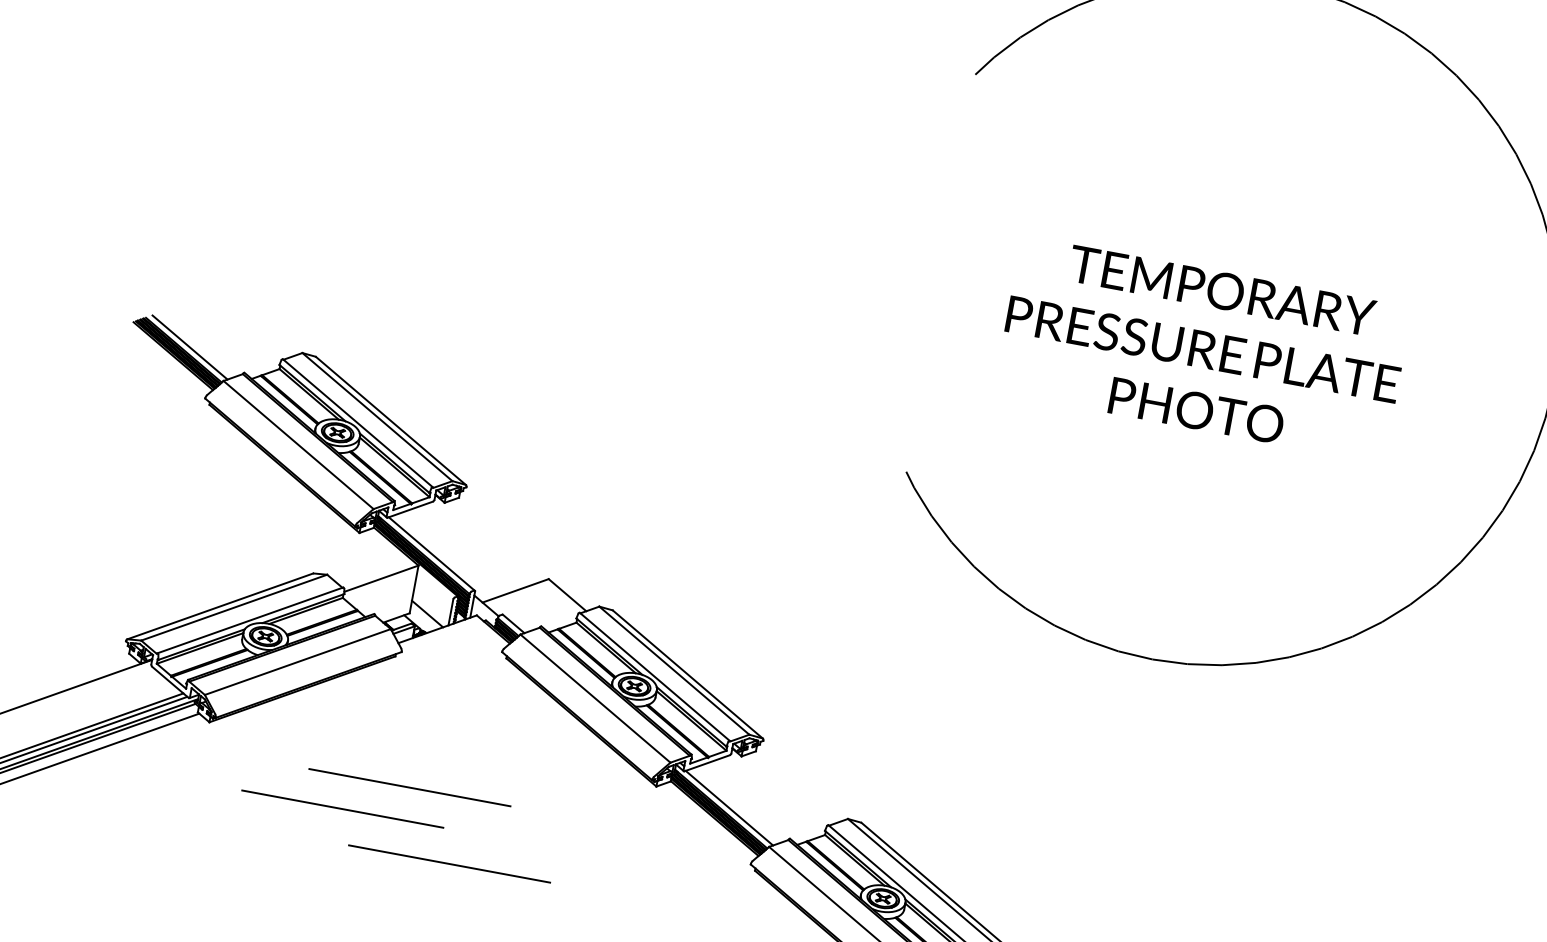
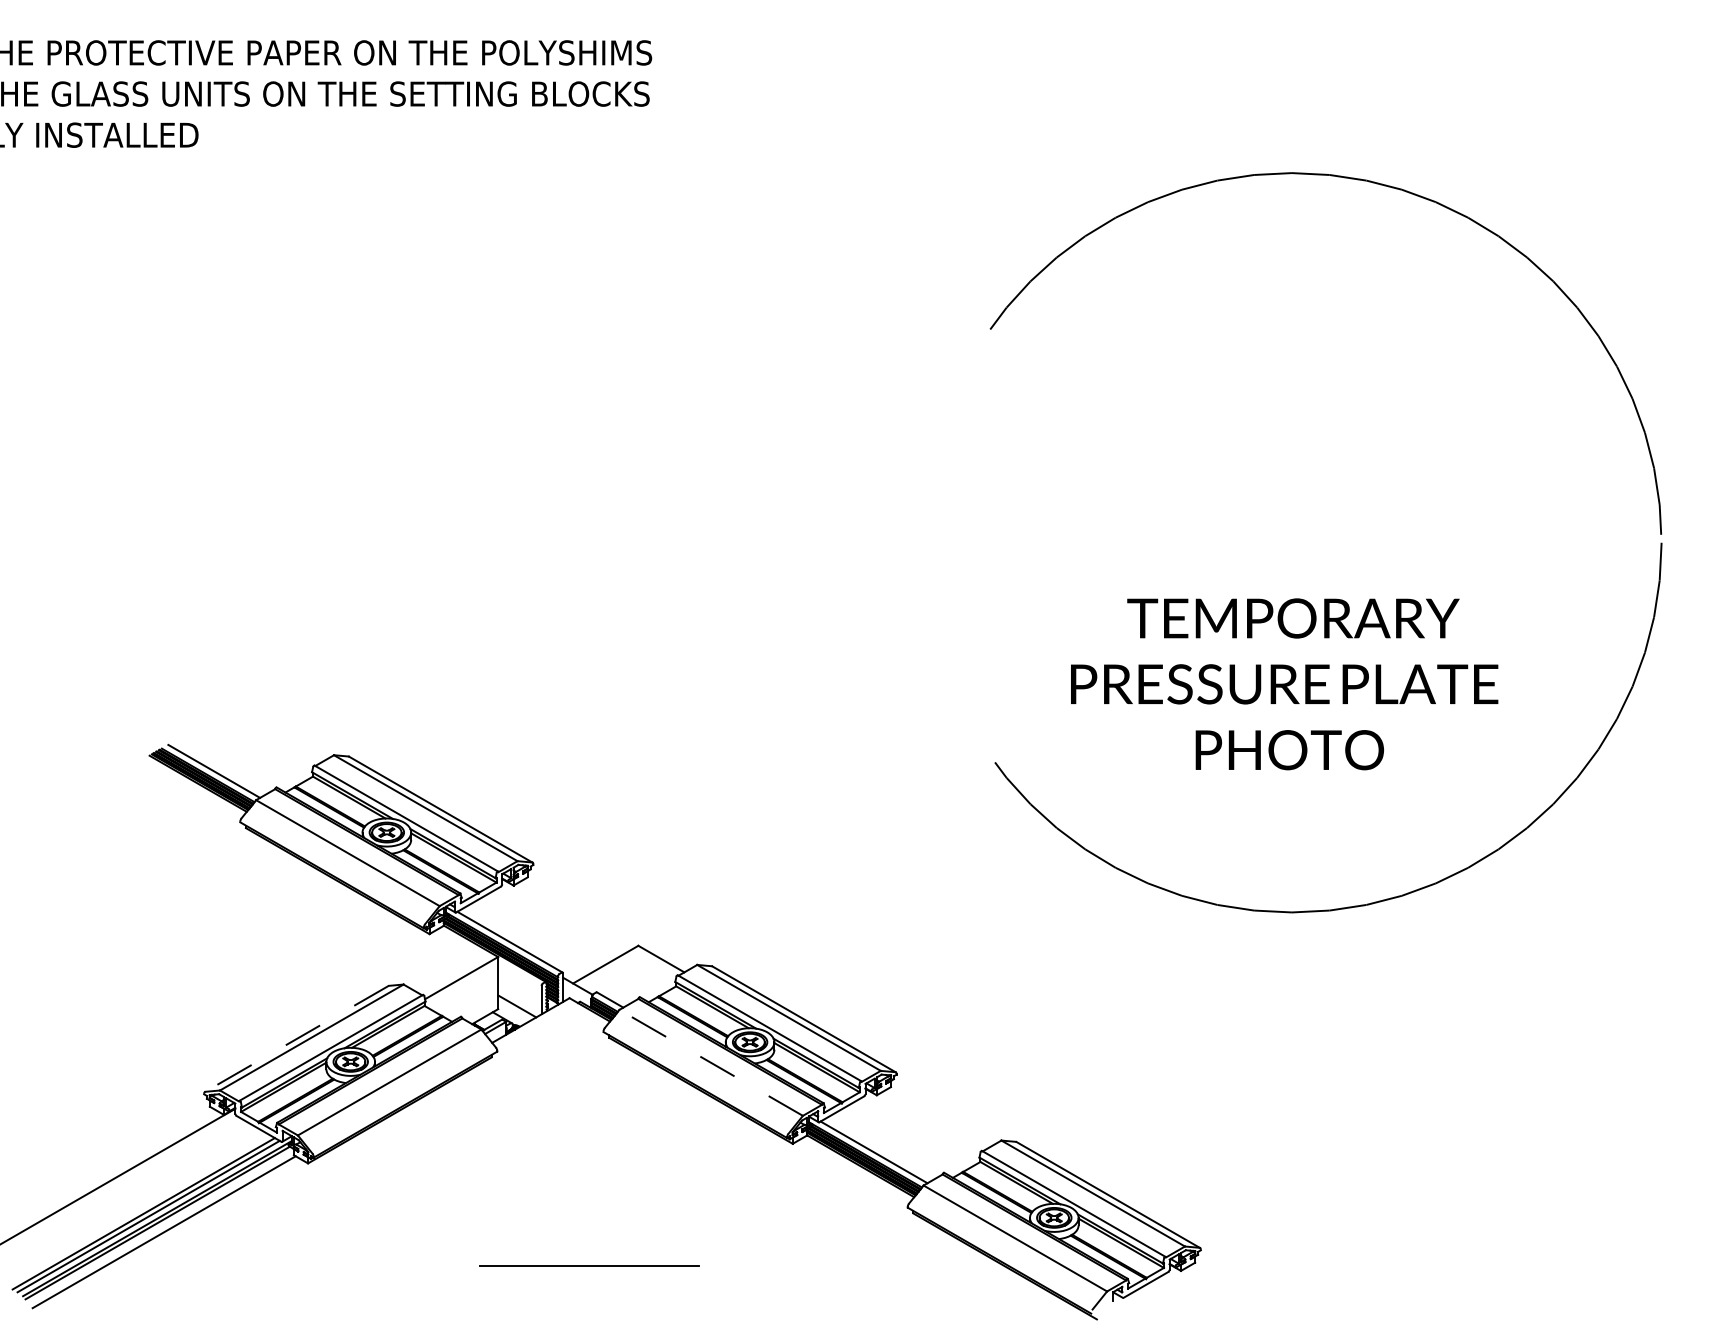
text: (1202, 349) -> (1284, 684), moved
line: (220, 605) -> (296, 1038), solid -> dashed
line: (595, 698) -> (711, 1062), solid -> dashed
line: (409, 786) -> (532, 1192), removed
line: (342, 809) -> (465, 1229), removed

